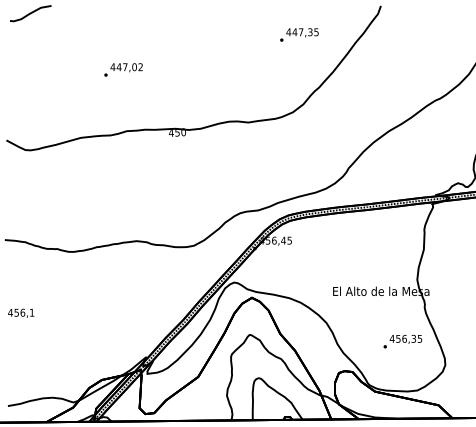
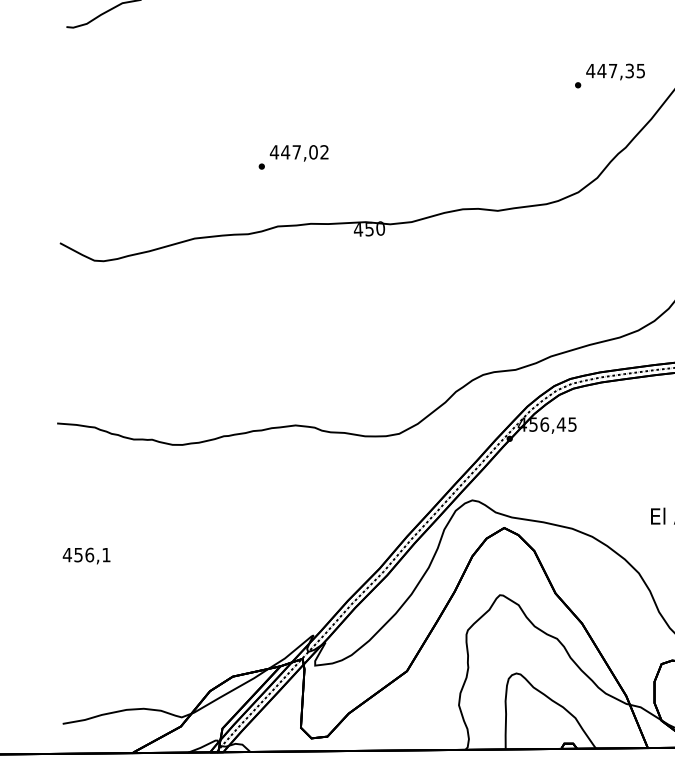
text: (299, 34) -> (610, 75), moved
text: (123, 69) -> (293, 156), moved

